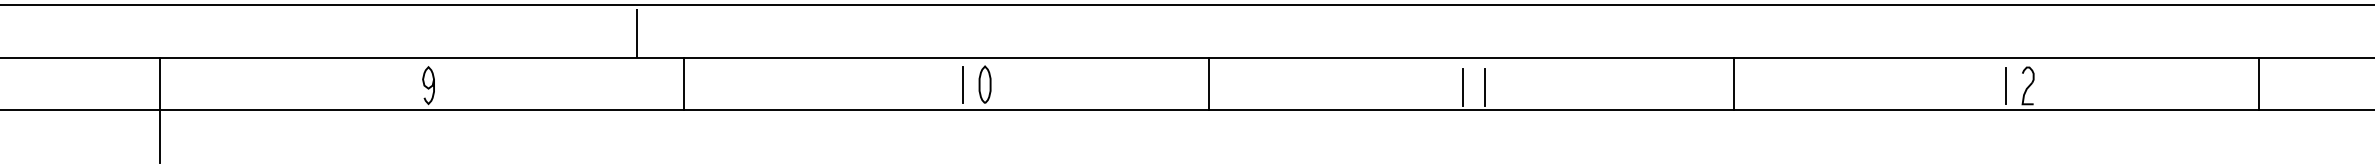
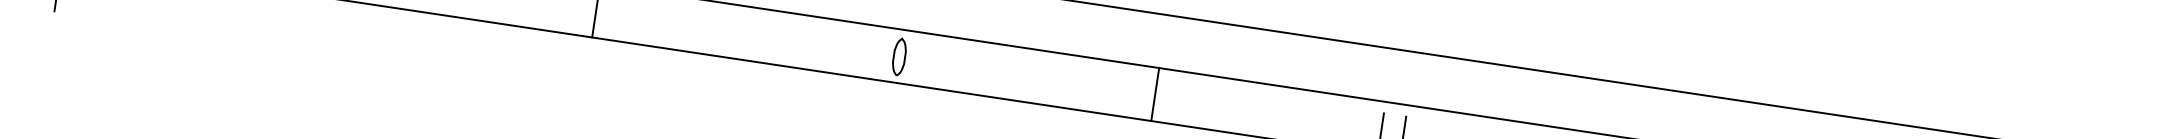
line: (1209, 83) -> (1155, 94), moved
line: (963, 84) -> (877, 53), removed

